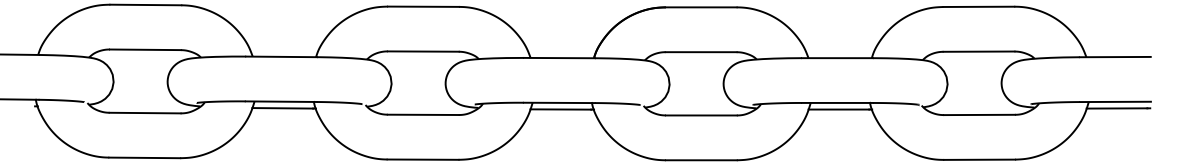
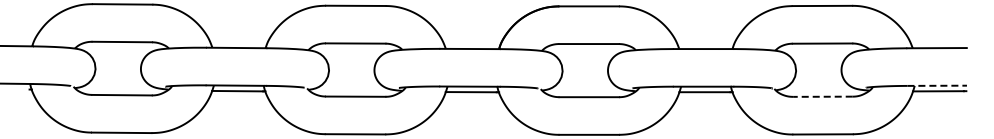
line: (1115, 101) -> (937, 85), solid -> dashed
line: (978, 114) -> (822, 96), solid -> dashed

